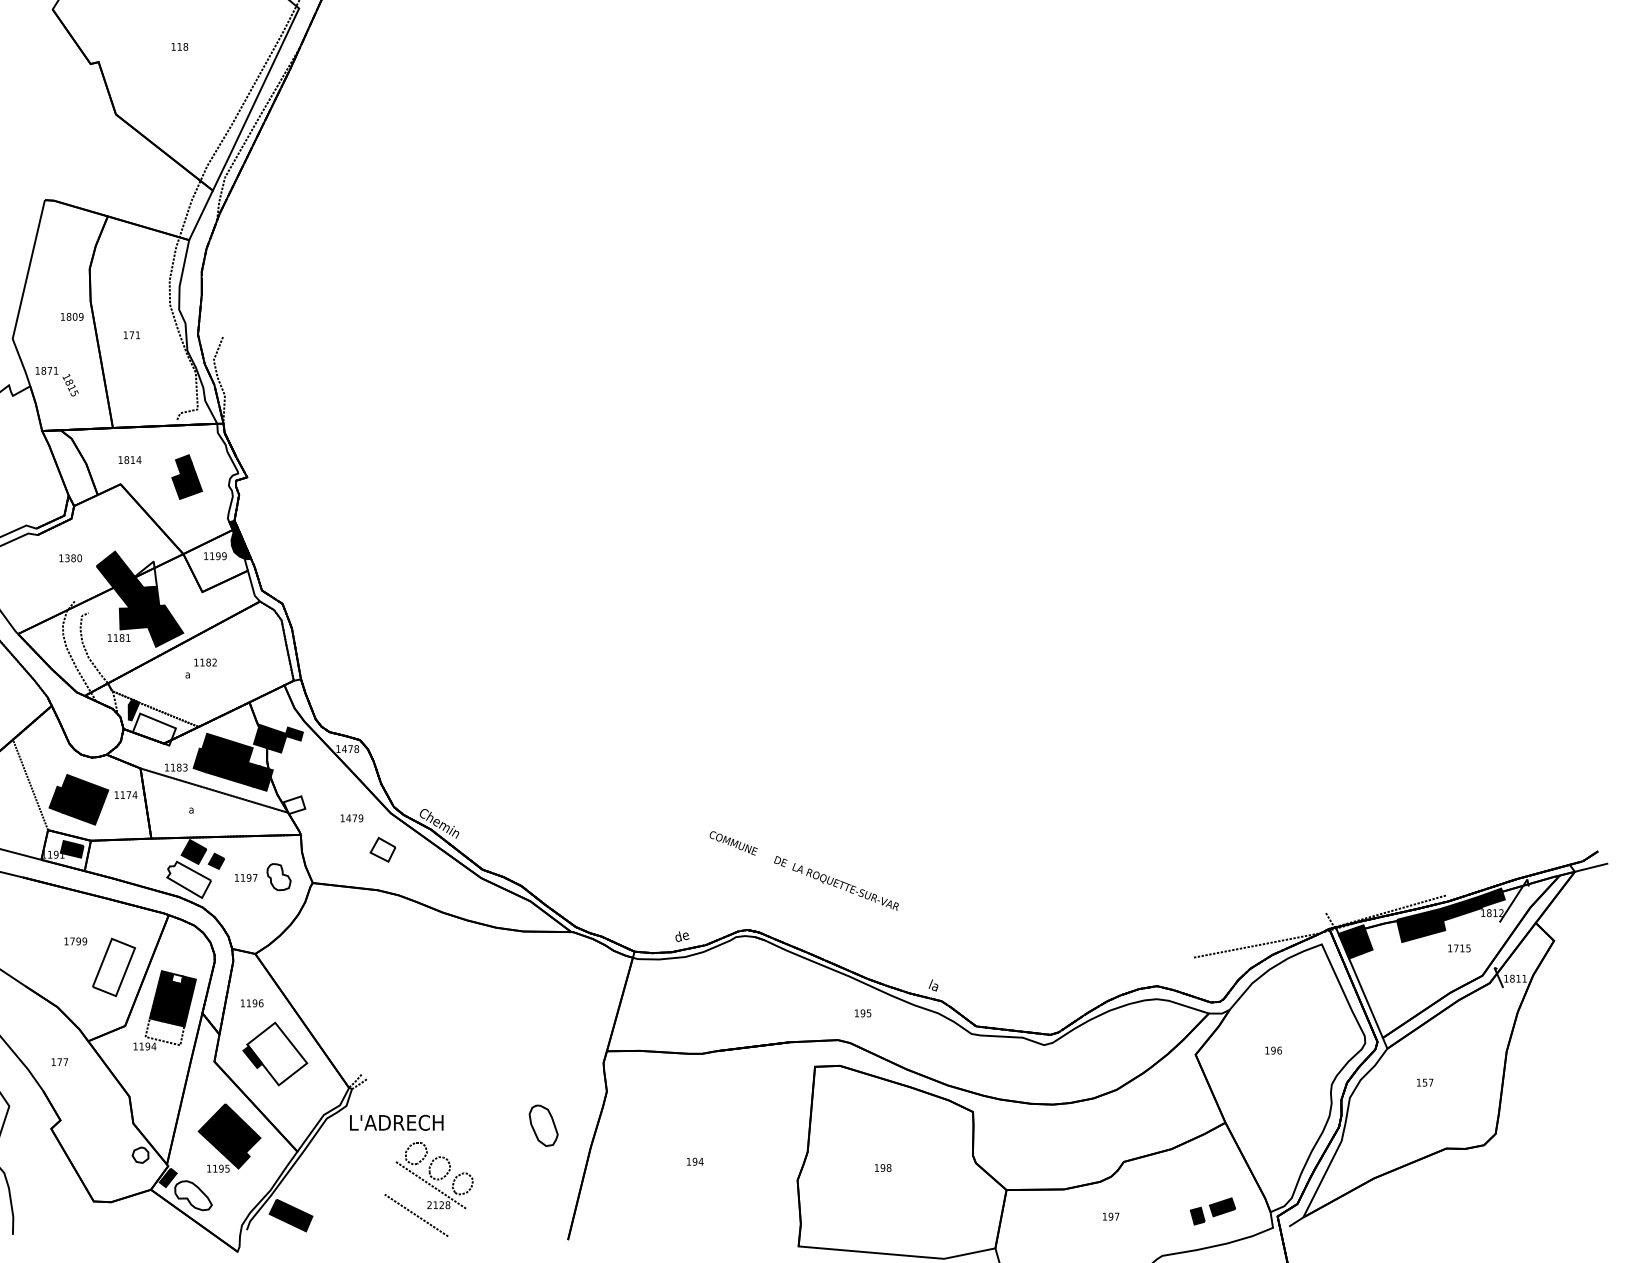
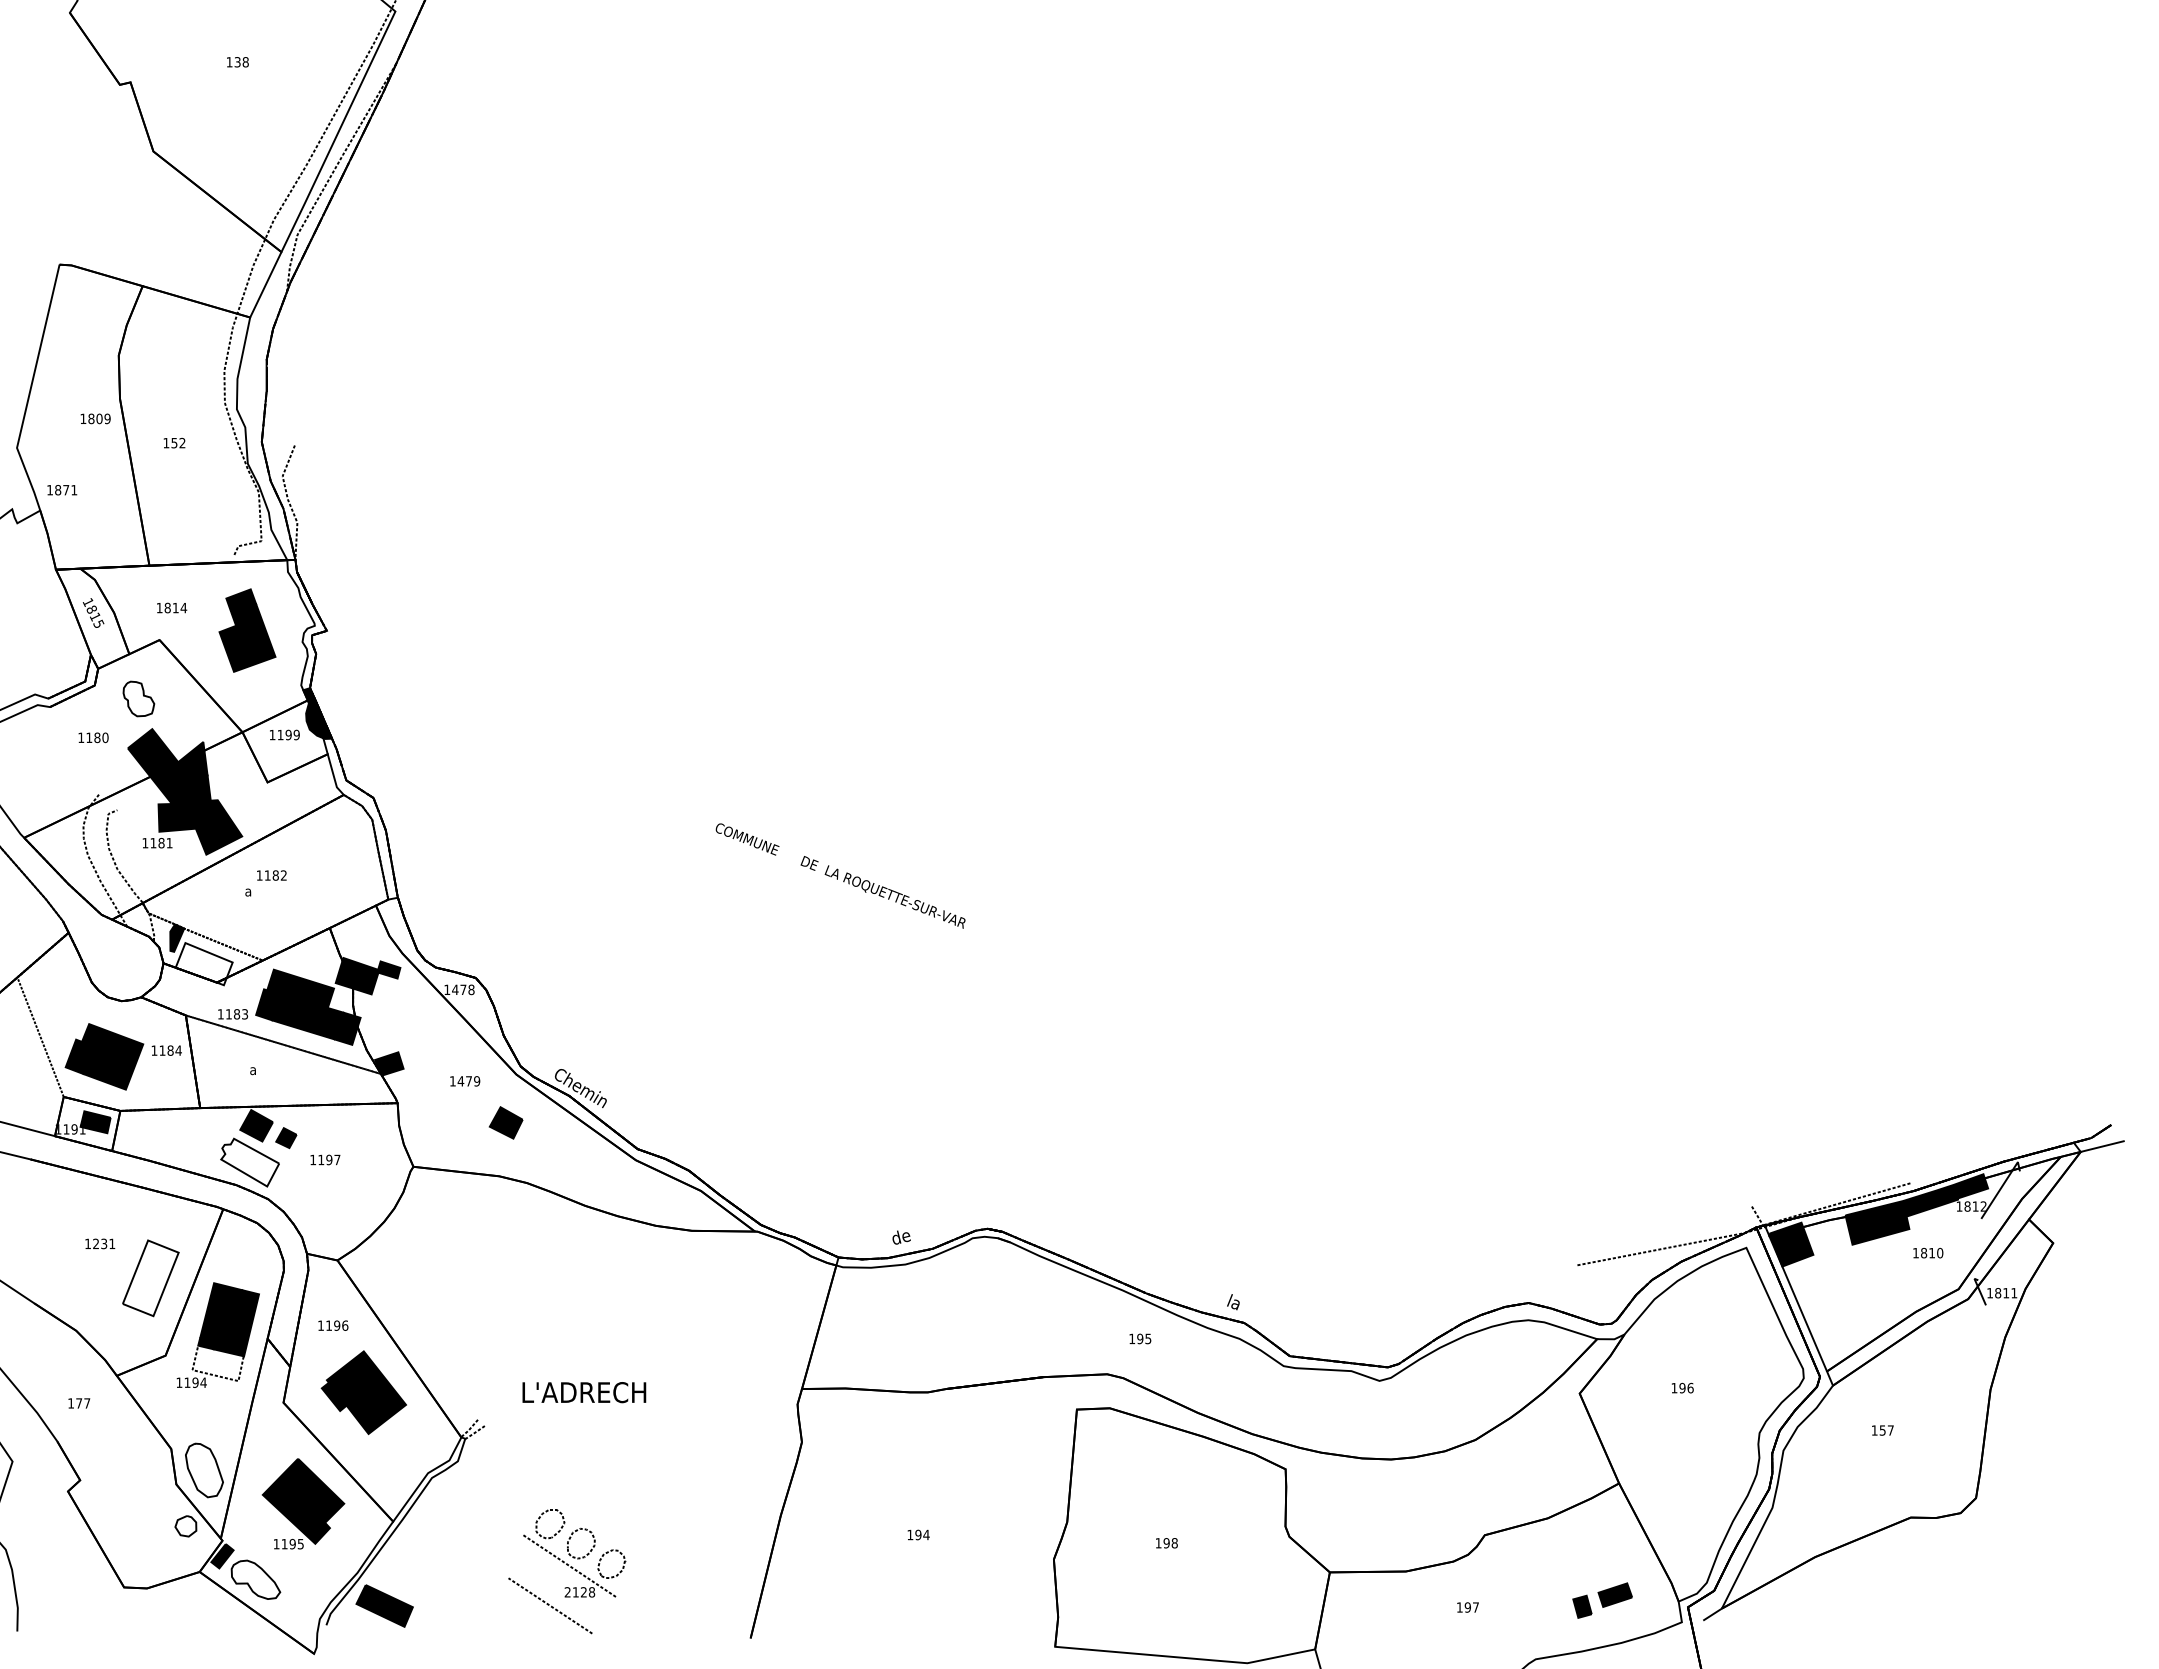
text: (179, 47) -> (237, 62), 118 -> 138
text: (134, 334) -> (178, 442), 171 -> 152
text: (70, 384) -> (93, 612), moved
part: (187, 477) -> (247, 630), size x1.43
text: (67, 558) -> (89, 737), 1380 -> 1180
fill: (145, 574) -> (192, 759), added
text: (128, 795) -> (170, 1050), 1174 -> 1184
fill: (294, 804) -> (389, 1063), added
fill: (382, 849) -> (505, 1122), added
text: (804, 870) -> (840, 875), moved
part: (278, 876) -> (138, 698), moved
text: (78, 941) -> (104, 1243), 1799 -> 1231
text: (1462, 947) -> (1932, 1252), 1715 -> 1810
fill: (177, 978) -> (234, 1293), added
fill: (277, 1053) -> (366, 1392), added
text: (396, 1122) -> (584, 1392), moved
part: (543, 1125) -> (204, 1470), moved

